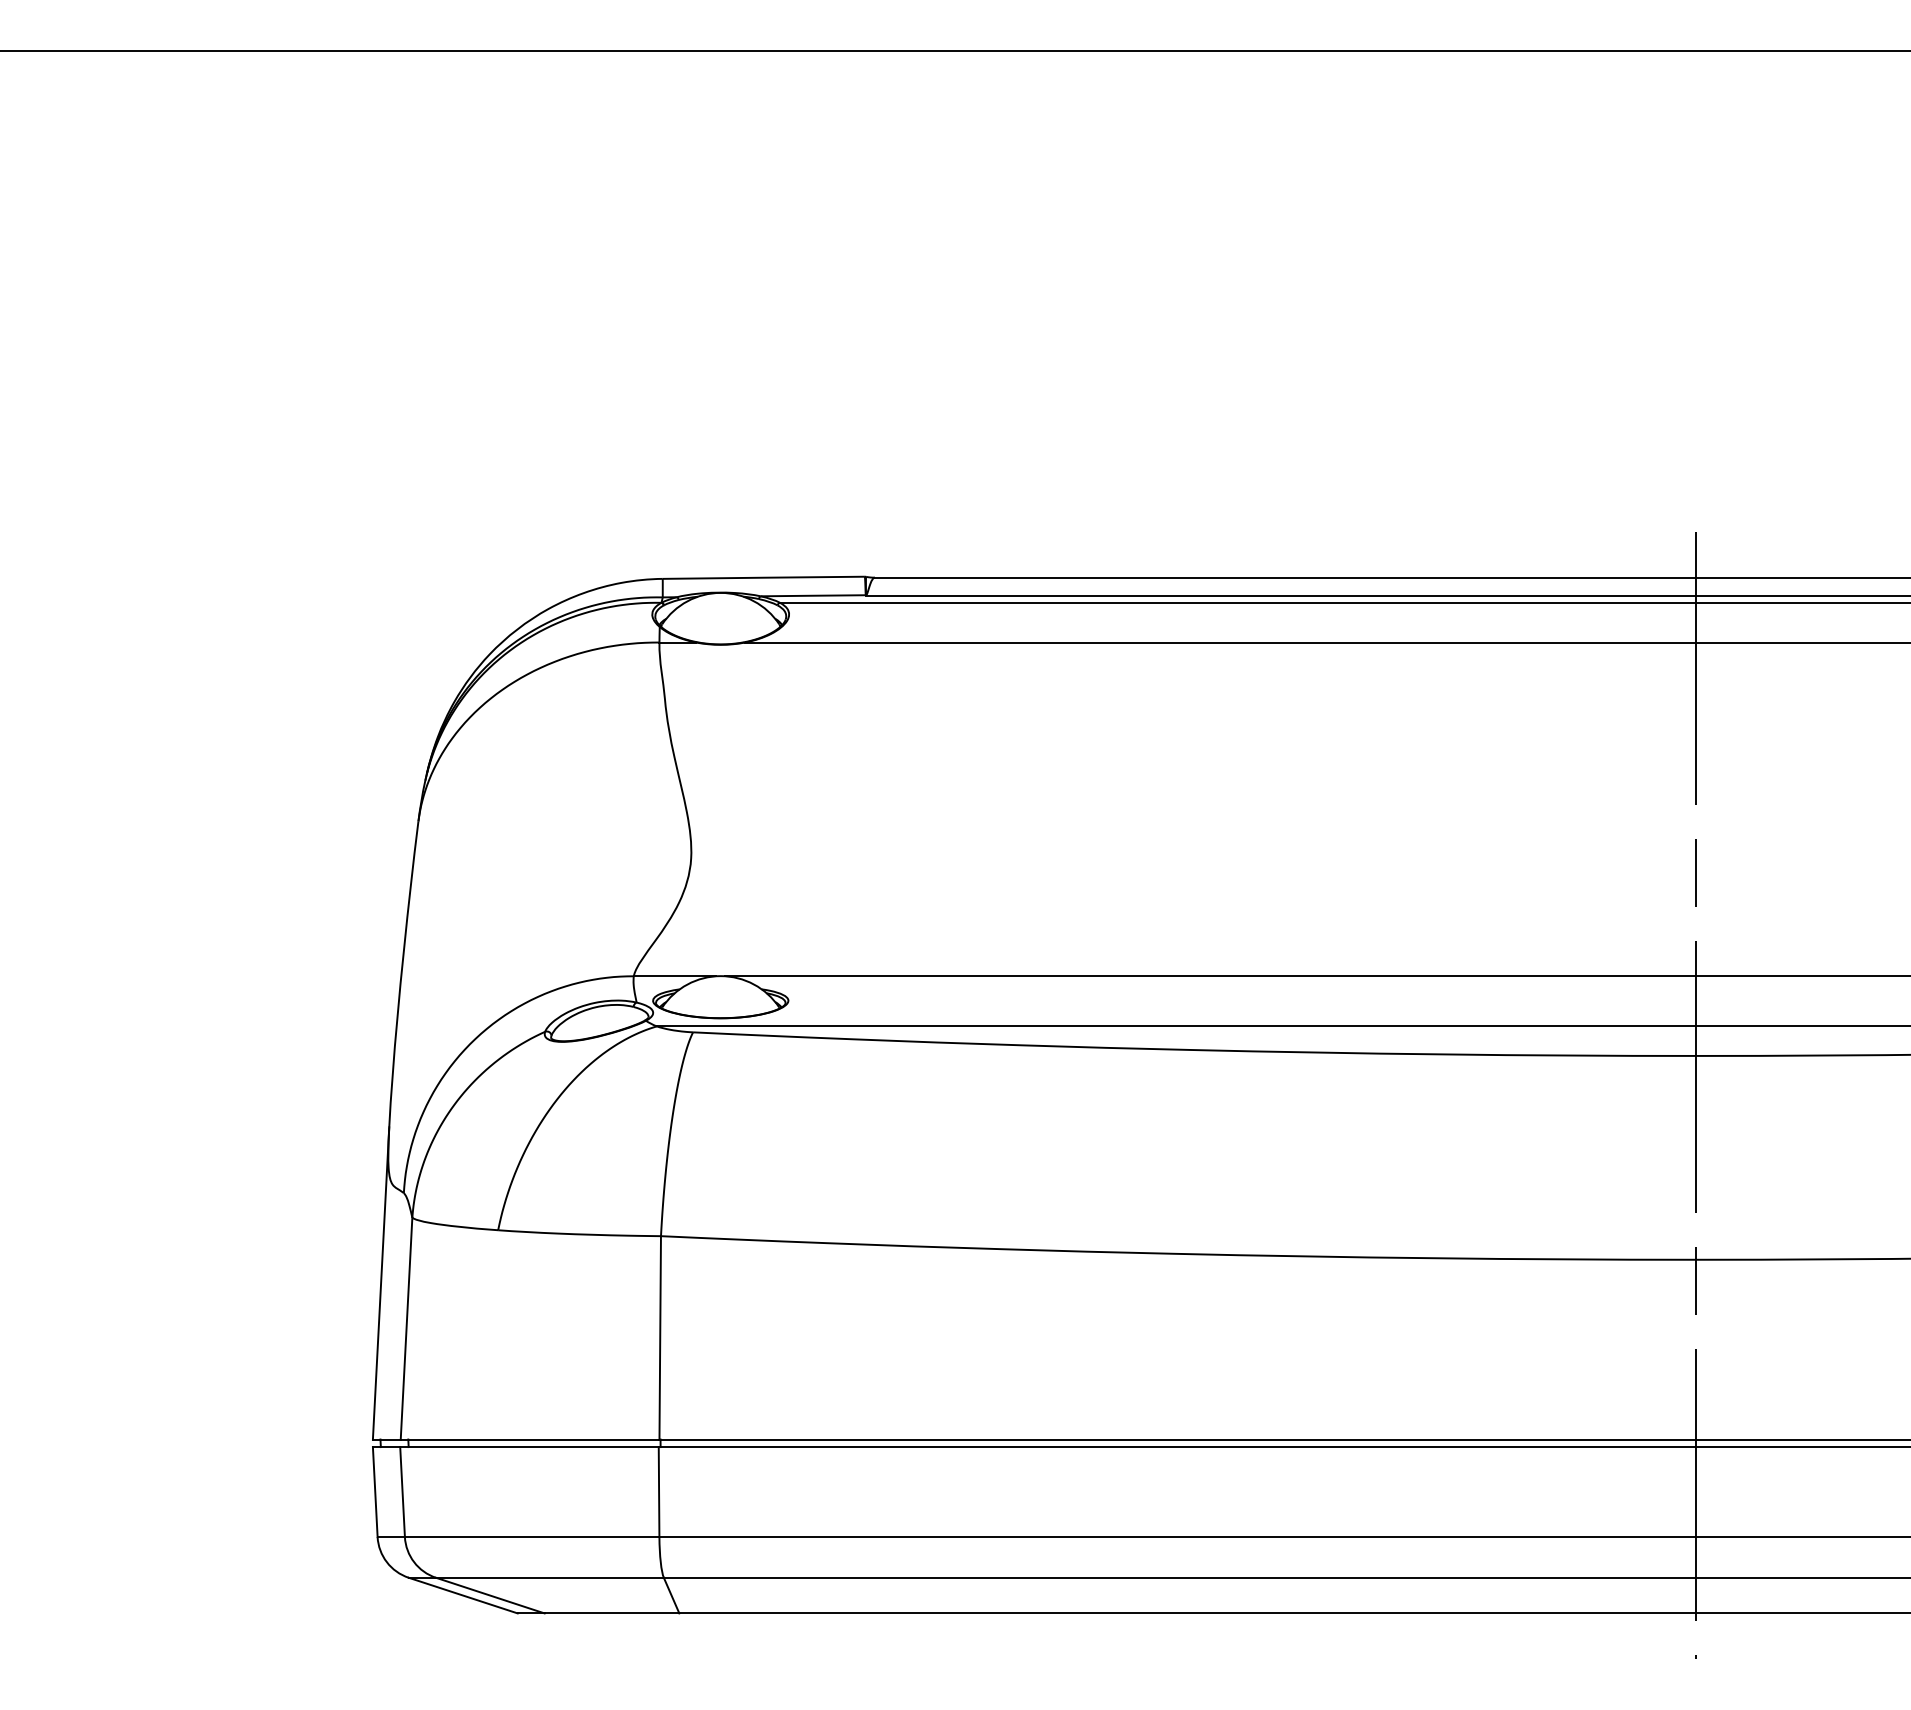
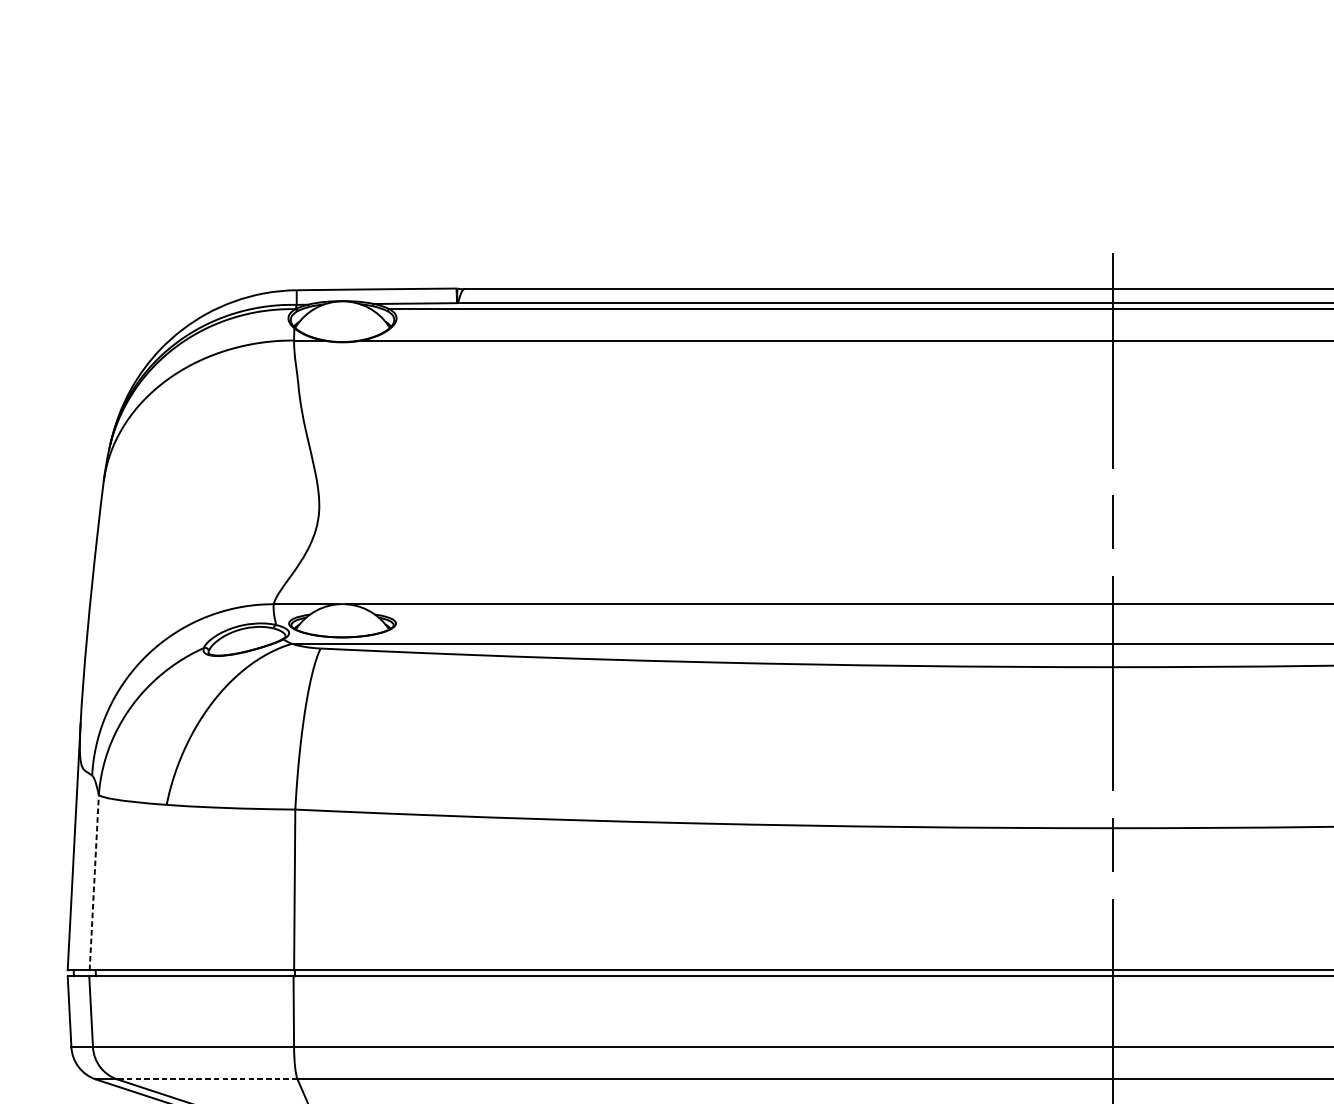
line: (406, 1328) -> (94, 882), solid -> dashed
line: (549, 1577) -> (207, 1079), solid -> dashed

